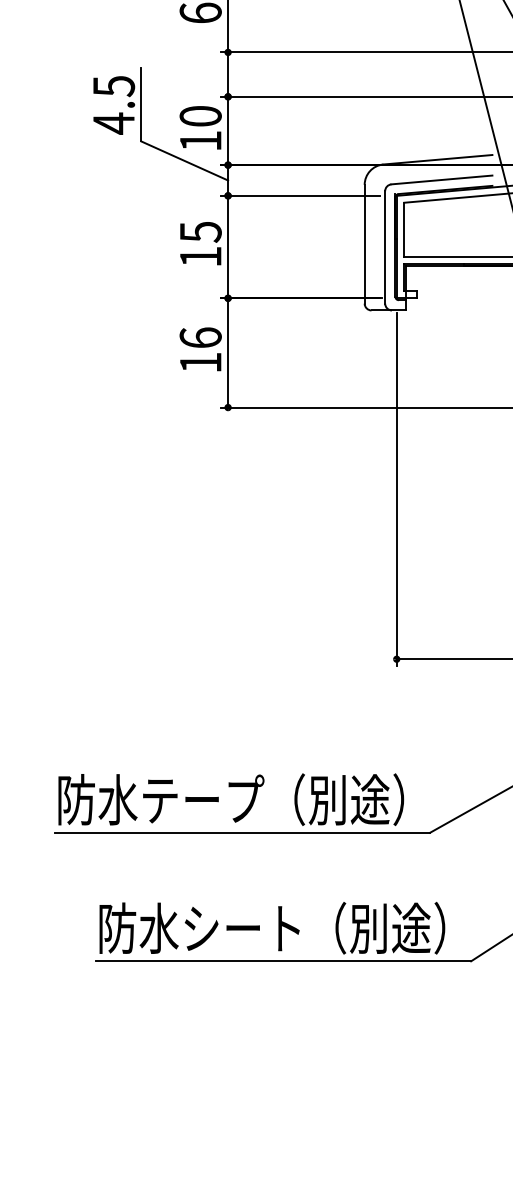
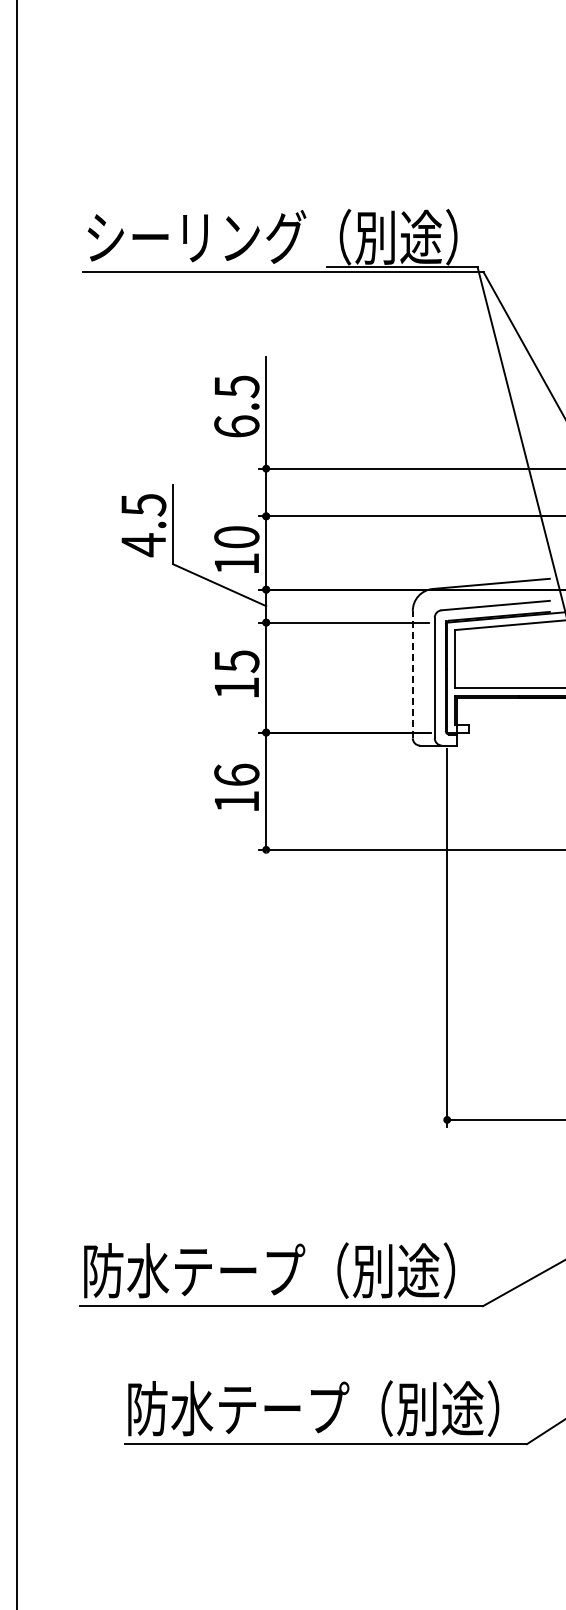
line: (364, 244) -> (412, 674), solid -> dashed
text: (245, 927) -> (284, 1407), 防水シート（別途） -> 防水テープ（別途）

